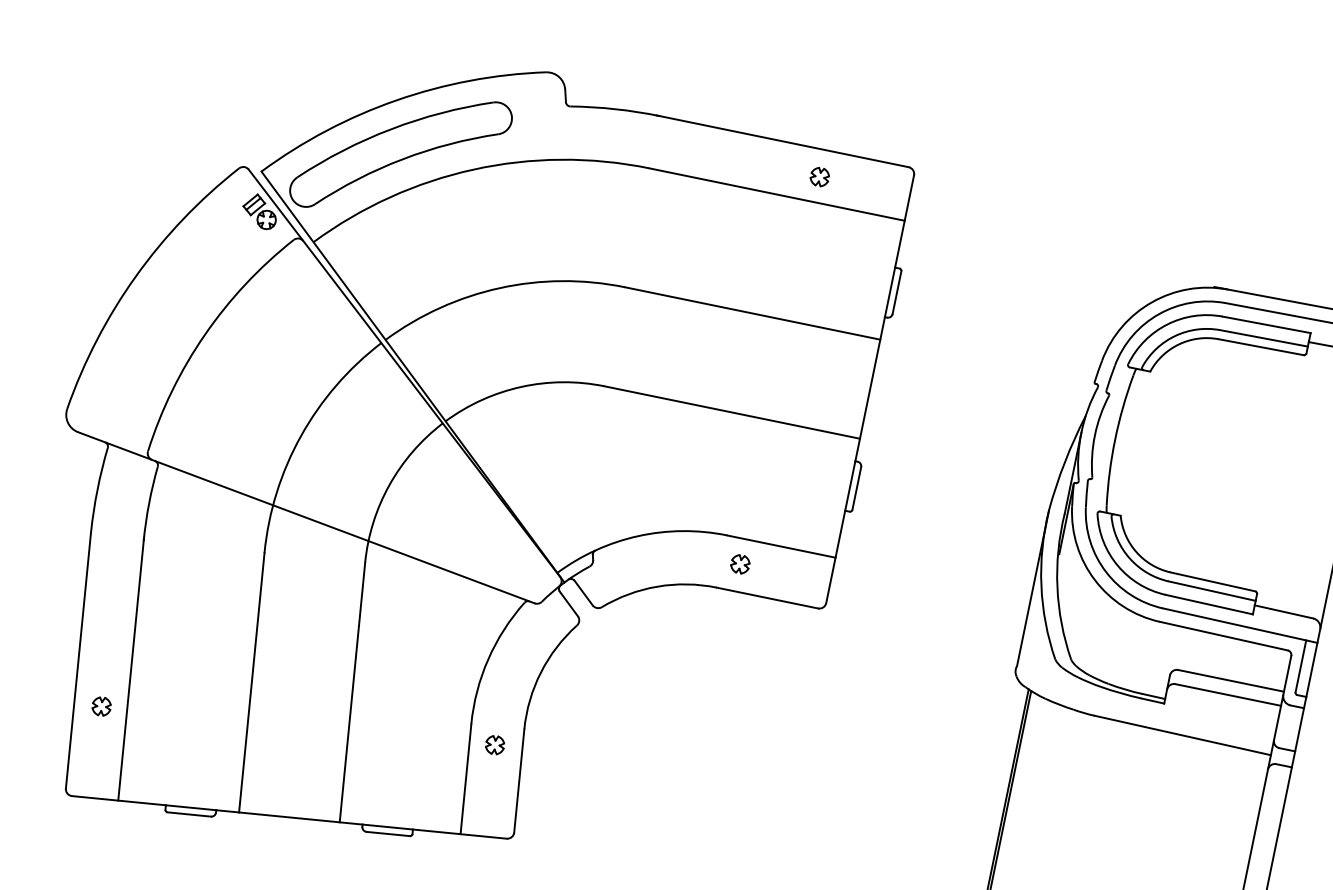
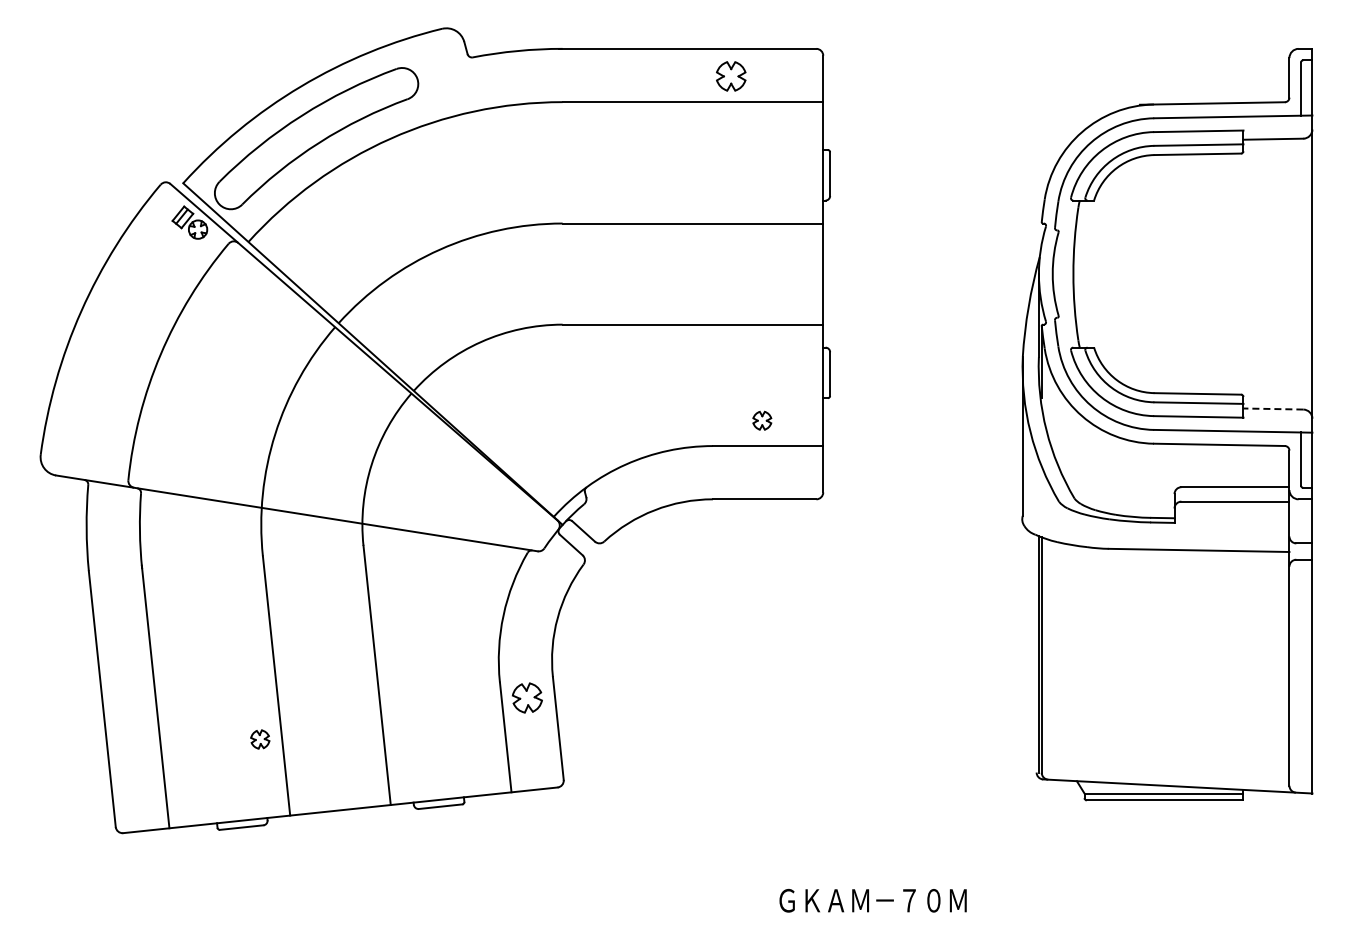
part: (820, 177) -> (731, 76), size x1.6
part: (740, 564) -> (762, 420), moved
line: (1283, 612) -> (1273, 409), solid -> dashed
part: (101, 706) -> (260, 739), moved
part: (495, 745) -> (527, 698), size x1.6

